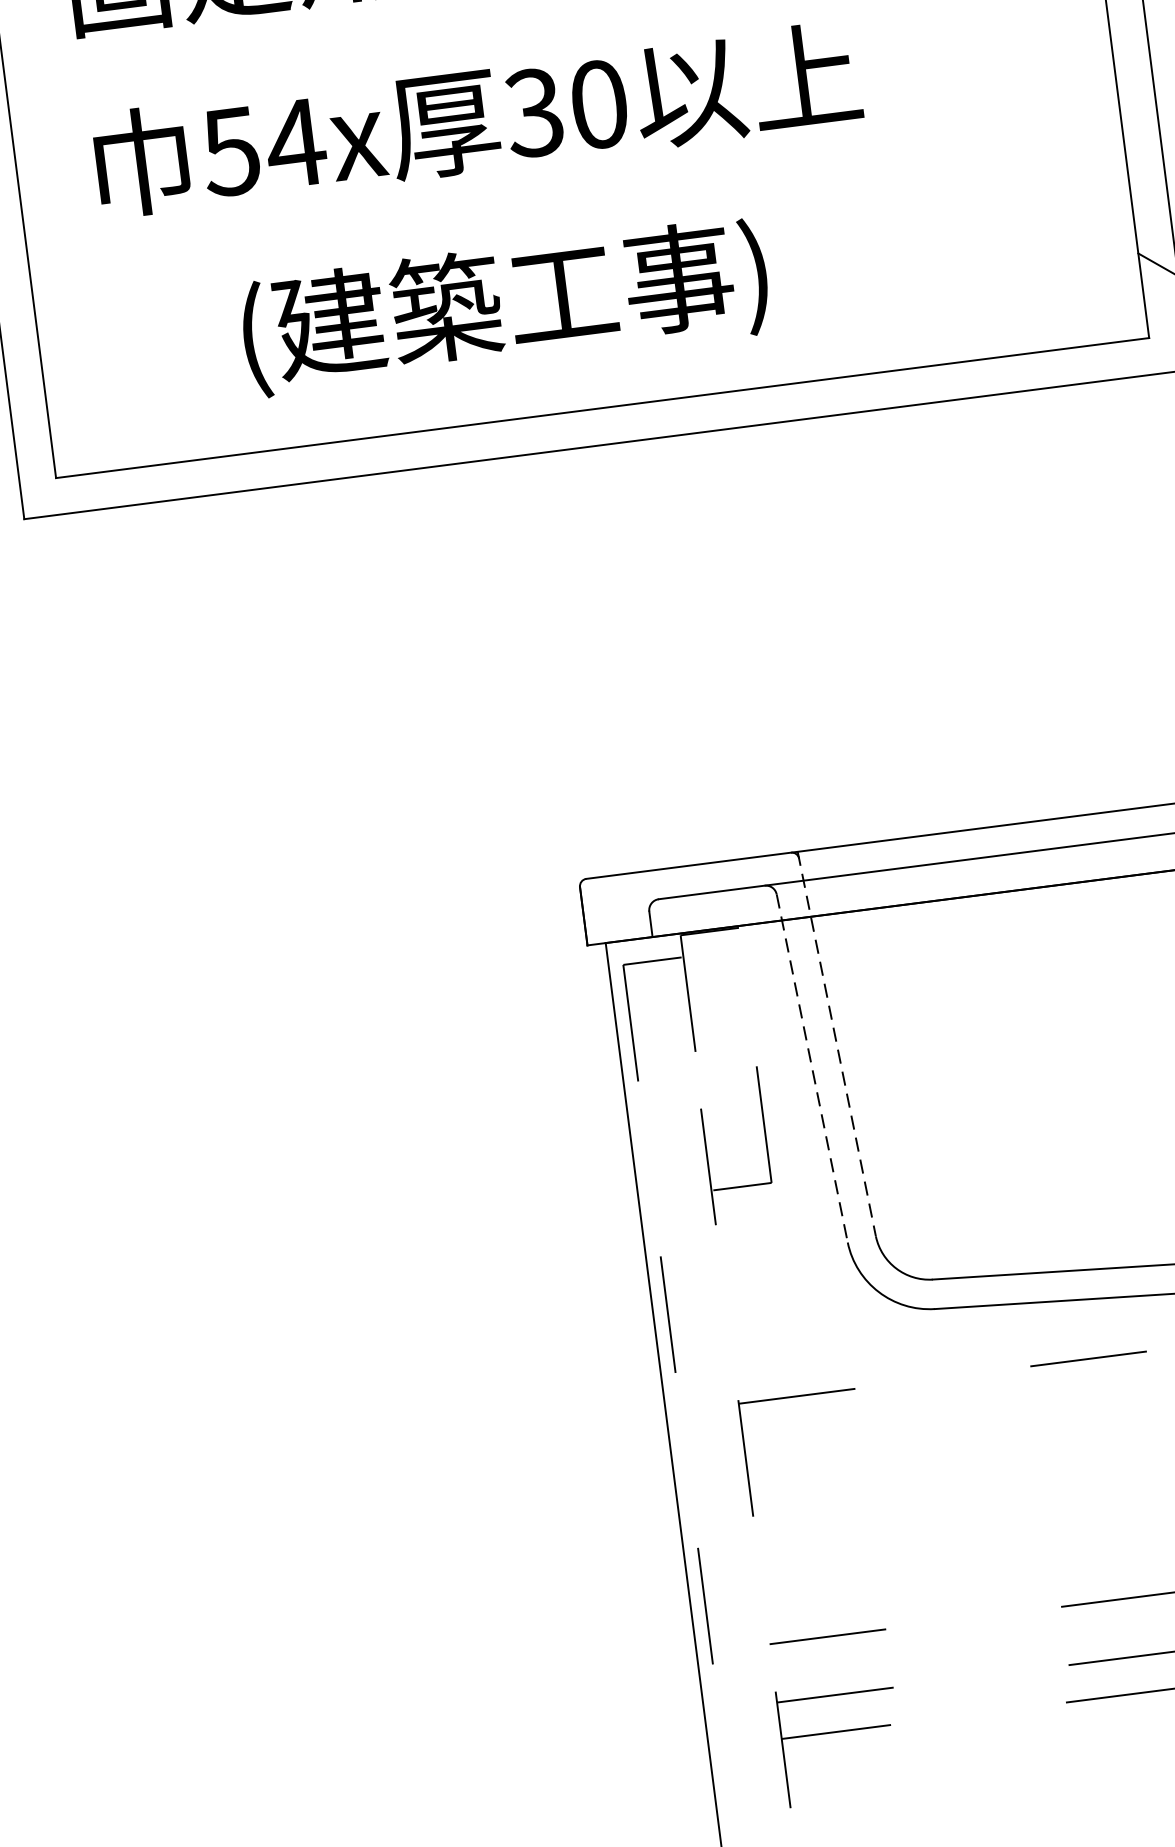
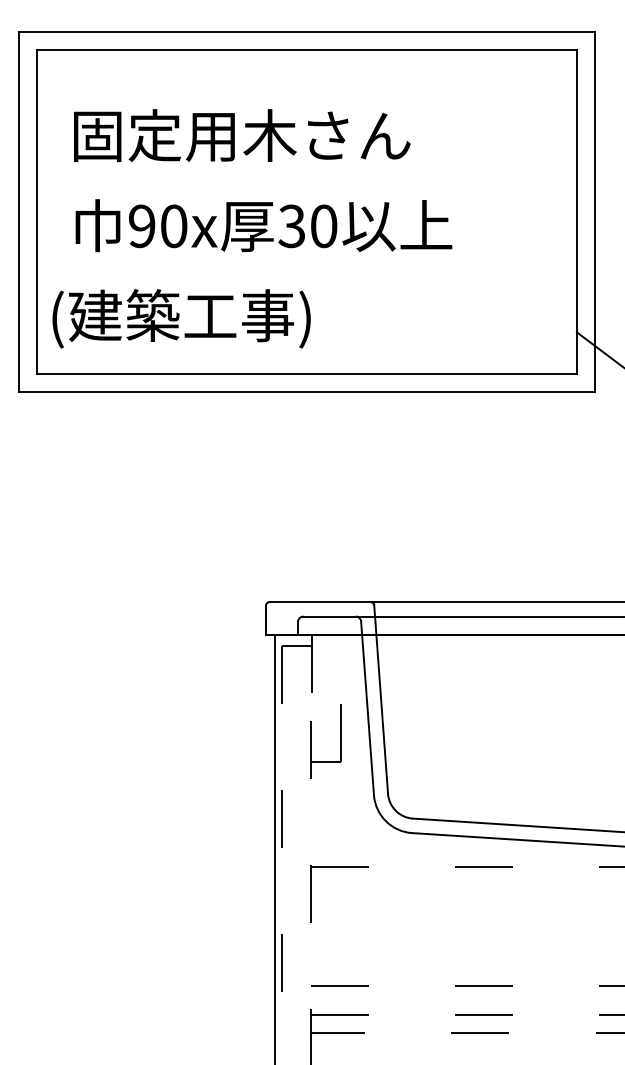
text: (264, 147) -> (158, 226), 54x -> 90x
text: (504, 306) -> (181, 318), moved
line: (837, 1044) -> (381, 698), dashed -> solid
line: (812, 1068) -> (367, 708), dashed -> solid

